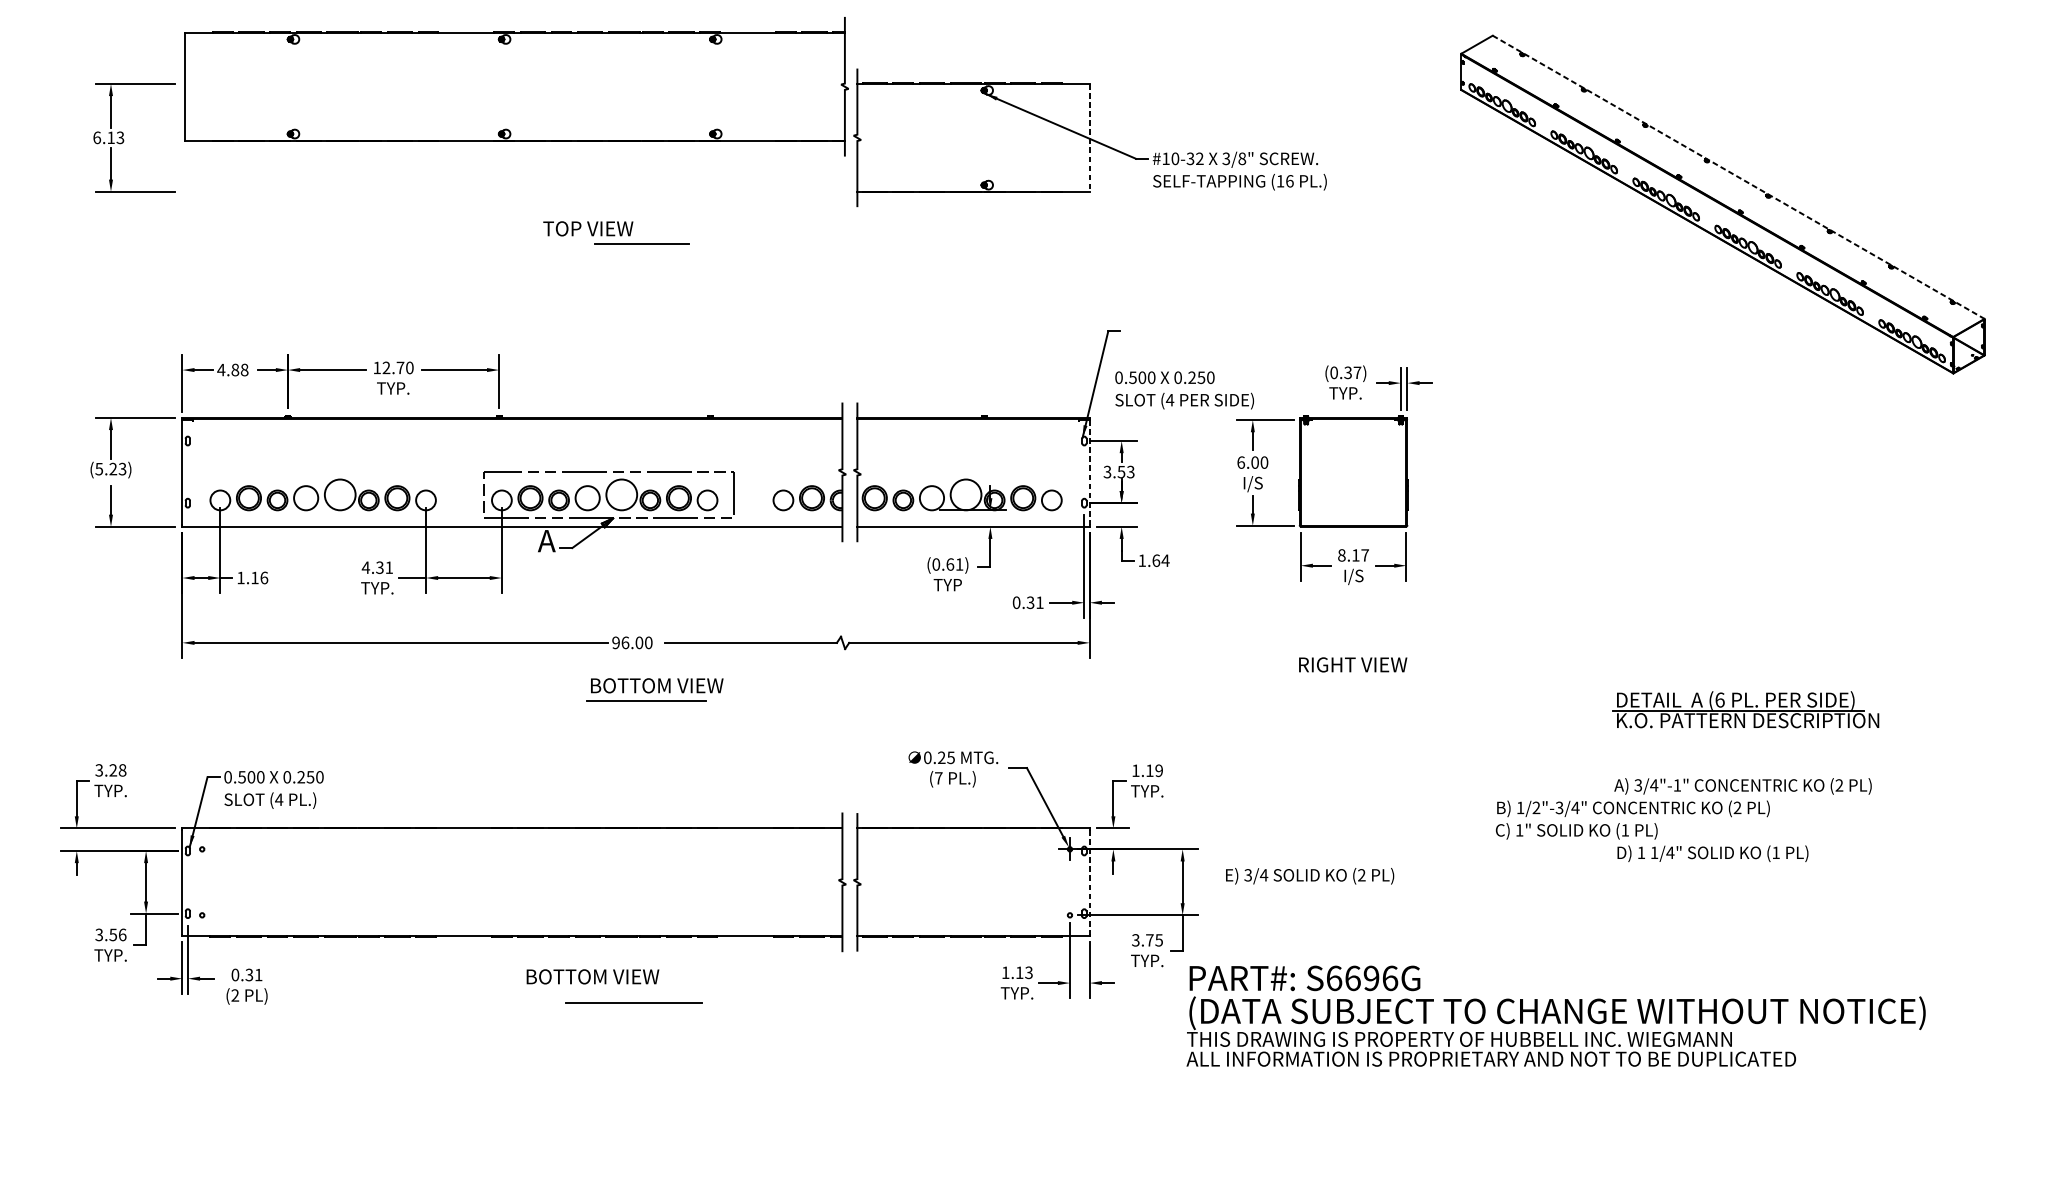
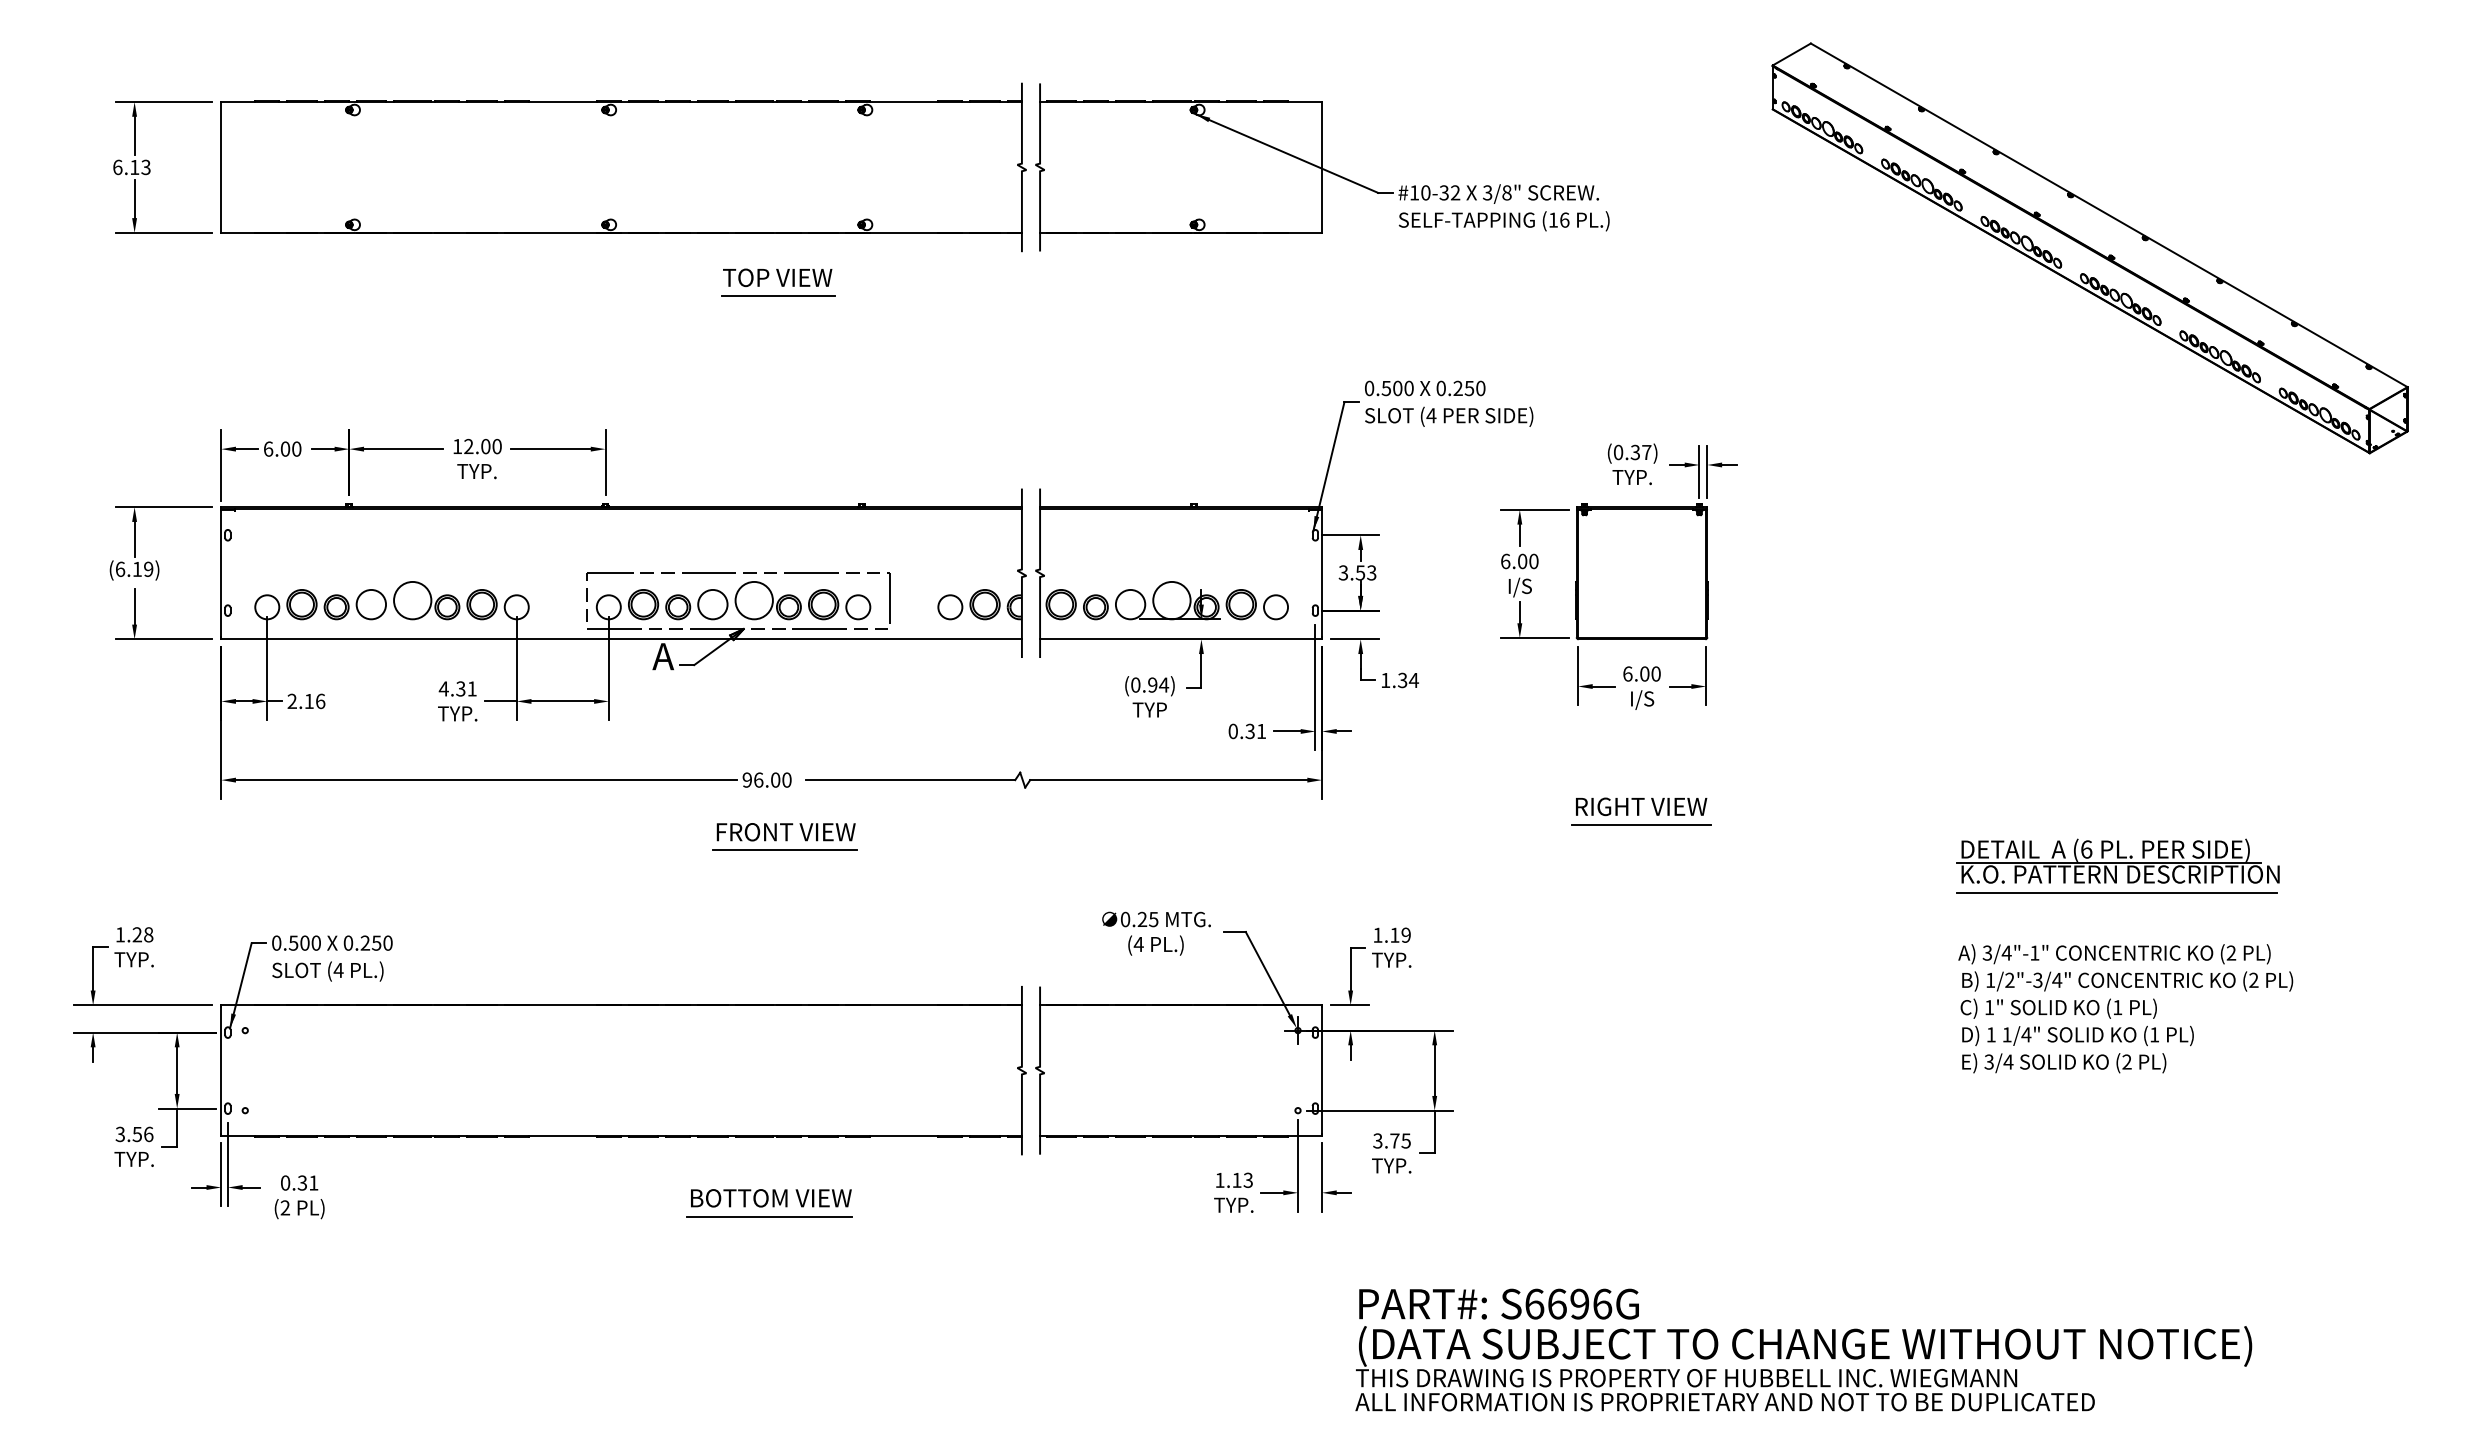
part: (516, 86) -> (623, 167), moved
line: (1090, 137) -> (1322, 167), dashed -> solid
line: (1738, 177) -> (2109, 215), dashed -> solid
text: (588, 228) -> (777, 277), moved
text: (400, 367) -> (485, 446), 12.70 -> 12.00
text: (232, 369) -> (282, 448), 4.88 -> 6.00
text: (1184, 390) -> (1449, 403), moved
text: (110, 468) -> (134, 568), (5.23) -> (6.19)
line: (1090, 472) -> (1322, 573), dashed -> solid
text: (1353, 554) -> (1641, 673), 8.17 -> 6.00
text: (1156, 560) -> (1402, 680), 1.64 -> 1.34
text: (954, 564) -> (1158, 684), (0.61) -> (0.94)
text: (240, 577) -> (291, 700), 1.16 -> 2.16
line: (1353, 680) -> (1641, 825), added
text: (658, 686) -> (798, 832), BOTTOM VIEW -> FRONT VIEW
line: (1745, 735) -> (2117, 892), added
text: (98, 770) -> (119, 934), 3.28 -> 1.28
text: (938, 778) -> (1138, 944), (7 -> (4
text: (1632, 819) -> (2126, 994), moved
text: (1310, 876) -> (2064, 1063), moved
line: (1090, 883) -> (1322, 1071), dashed -> solid
text: (593, 977) -> (771, 1198), moved
text: (1555, 1015) -> (1803, 1349), moved

